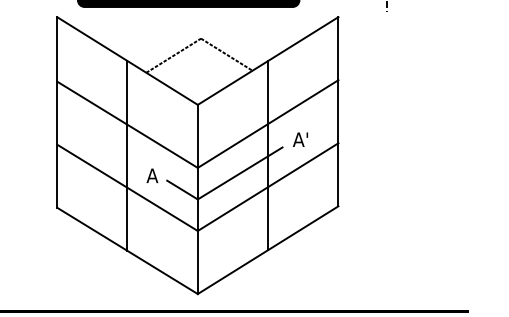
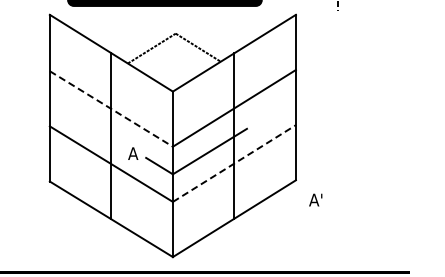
line: (127, 125) -> (111, 109), solid -> dashed
text: (300, 139) -> (315, 199), moved
line: (268, 187) -> (234, 163), solid -> dashed

